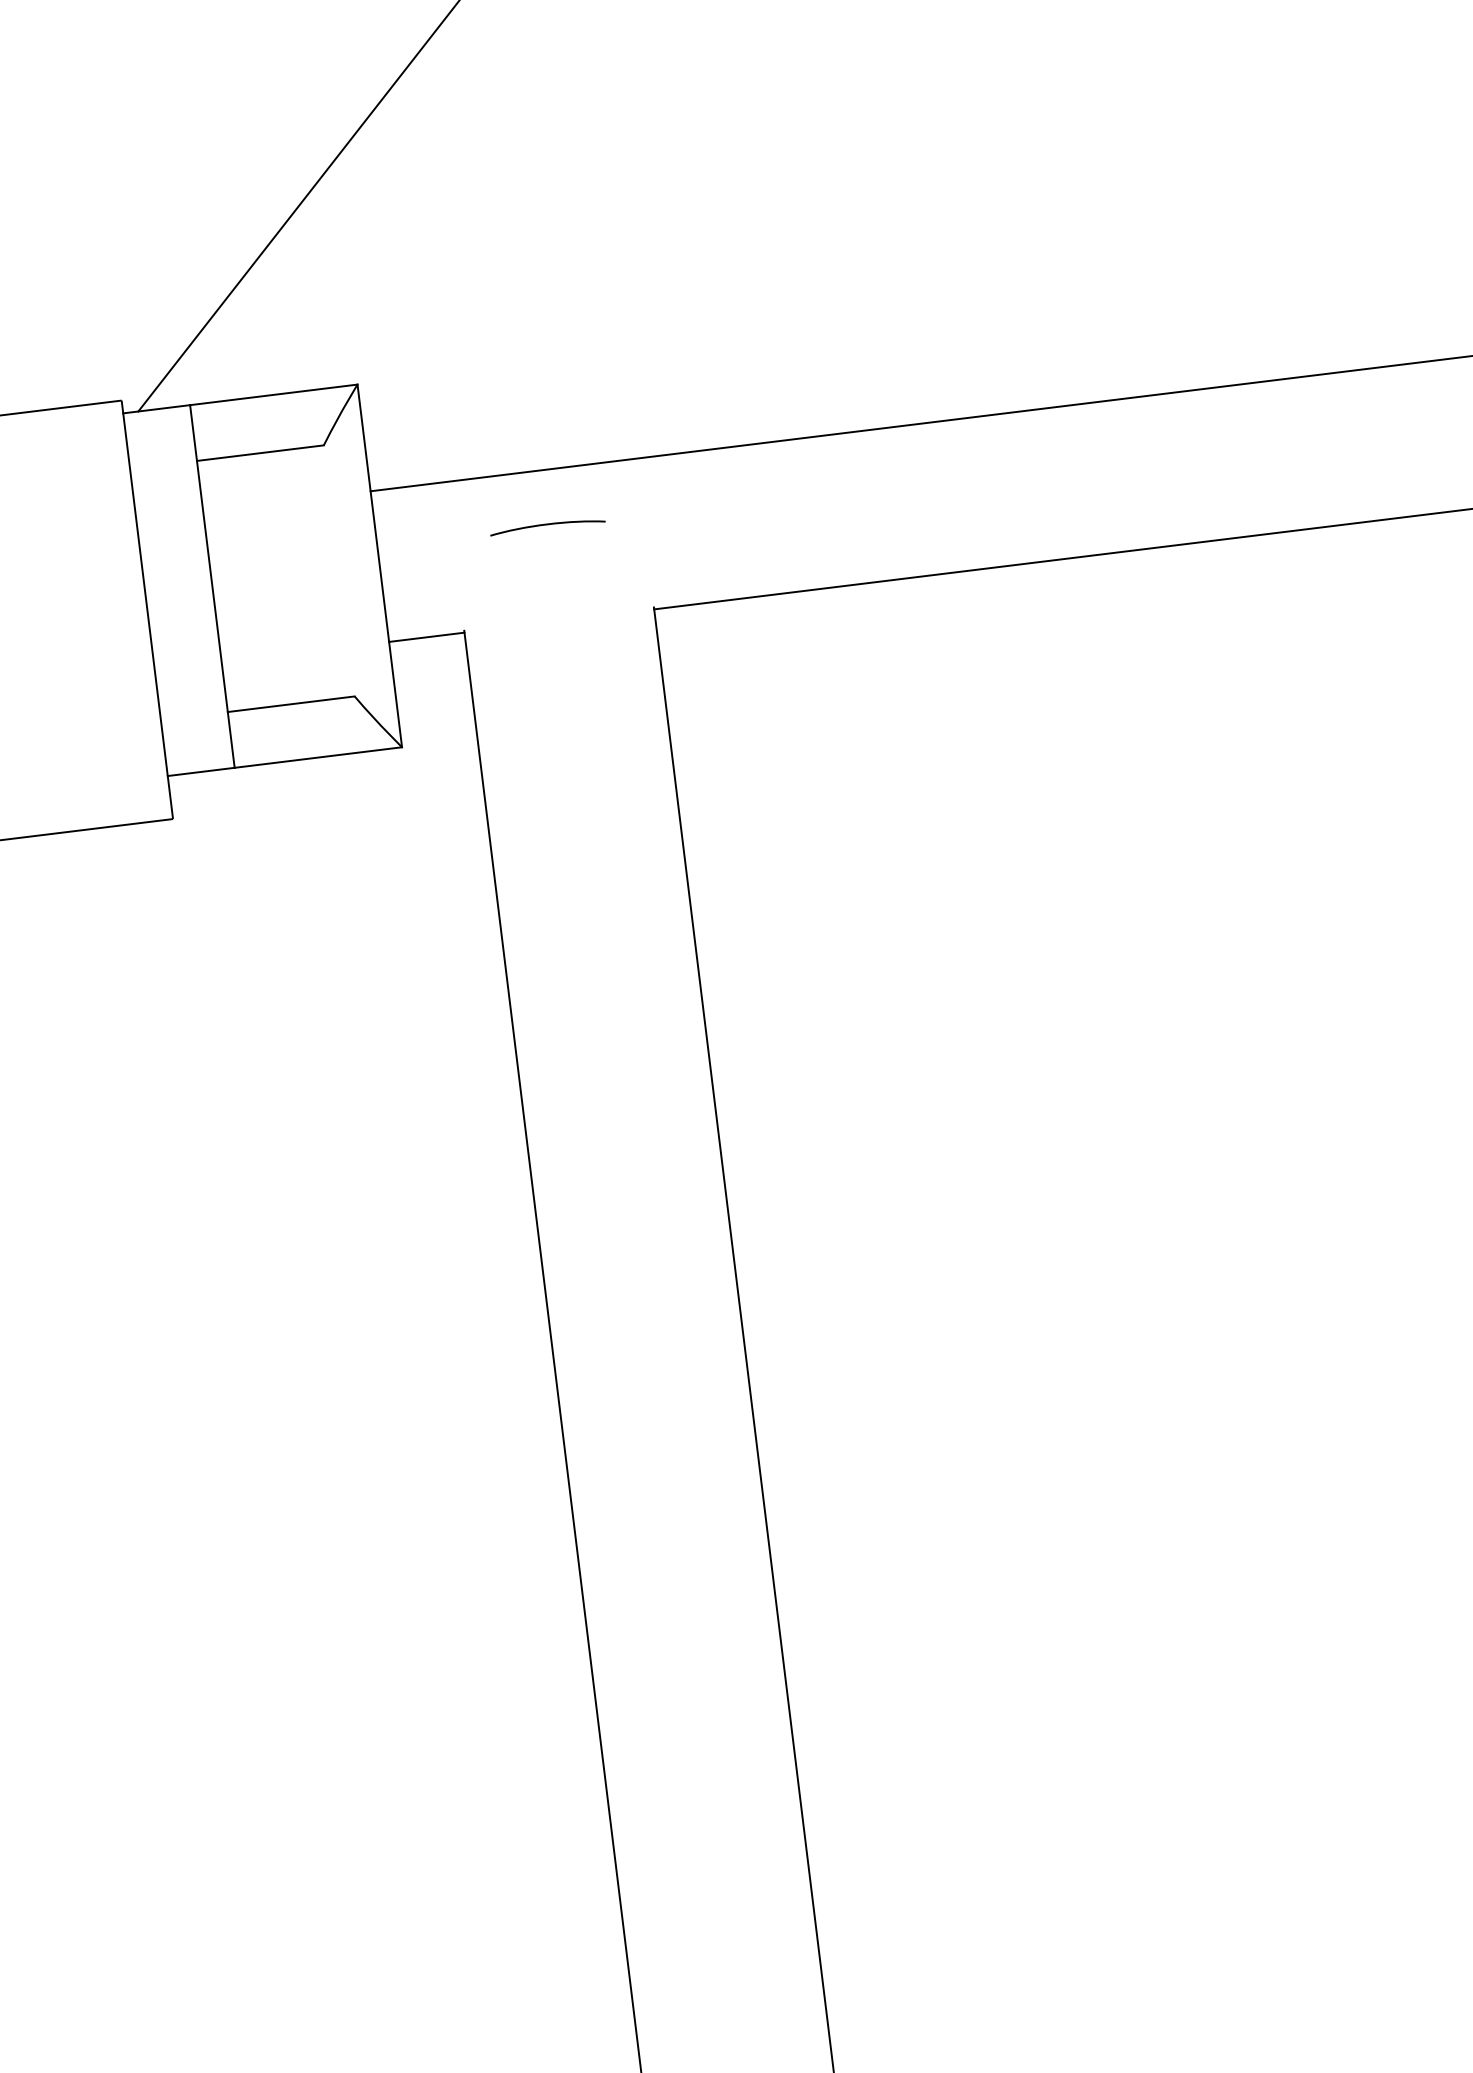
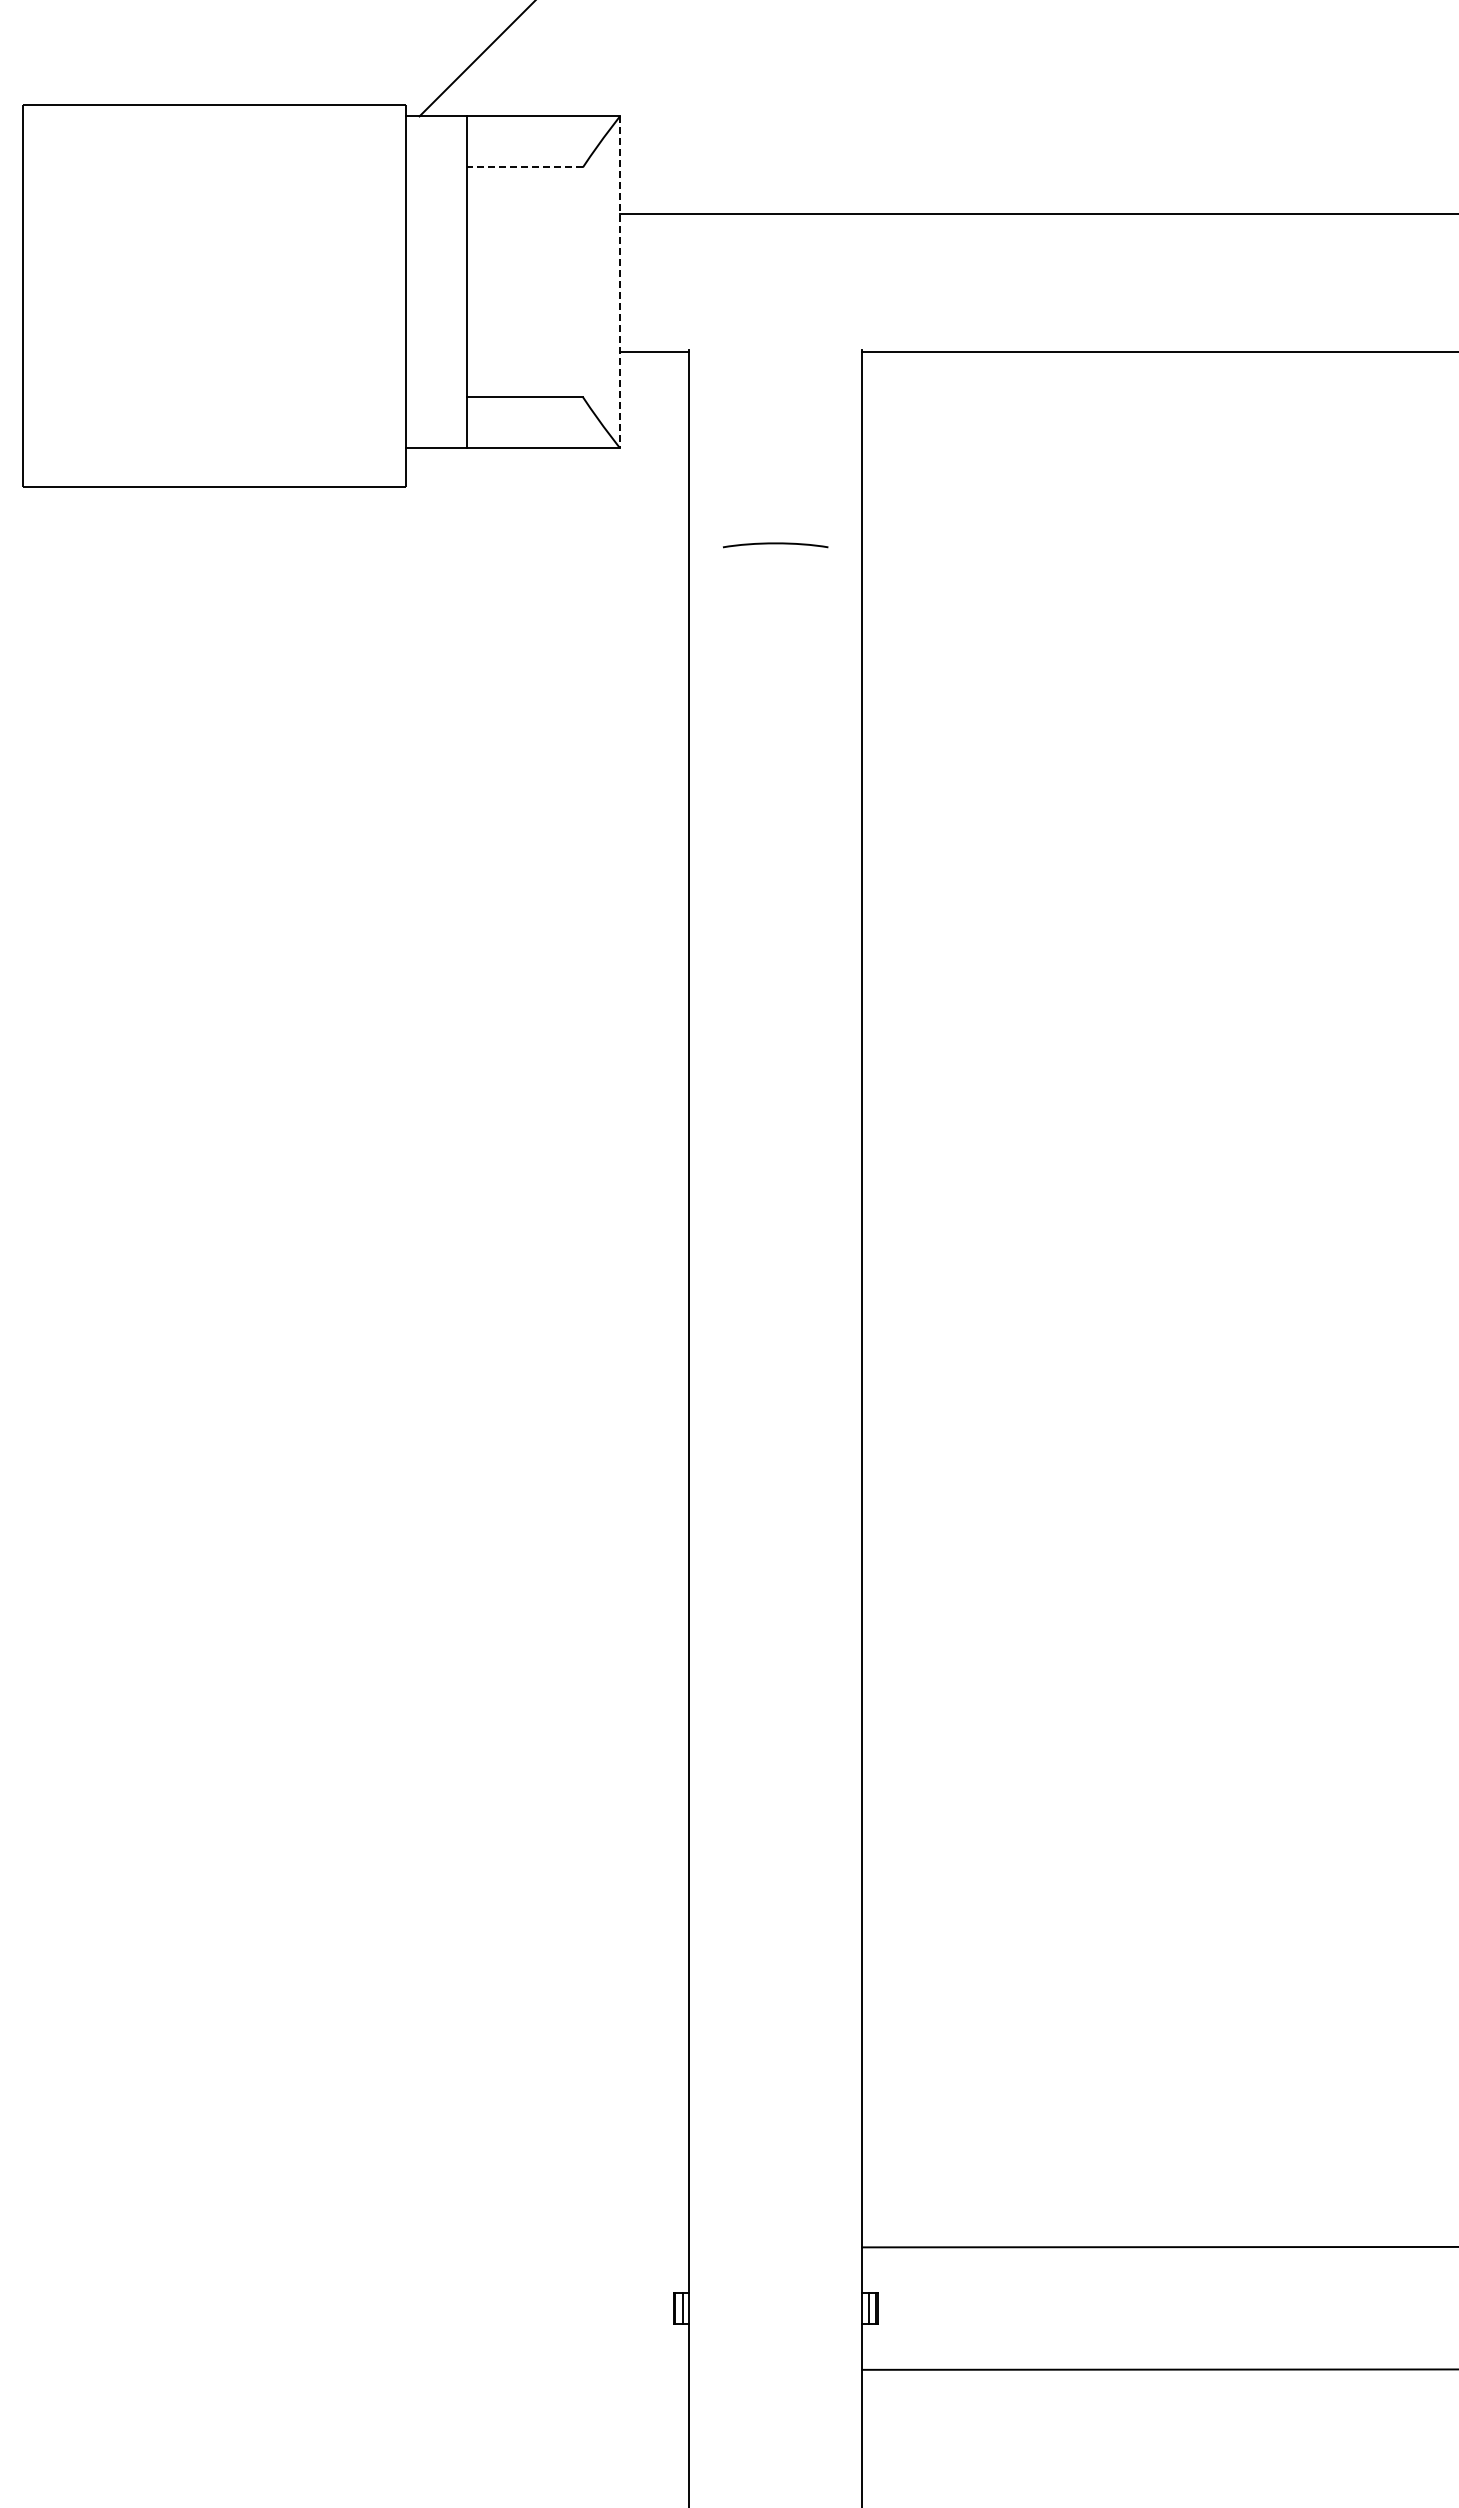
line: (259, 453) -> (524, 167), solid -> dashed
curve: (547, 525) -> (775, 544), moved
line: (379, 566) -> (619, 282), solid -> dashed

